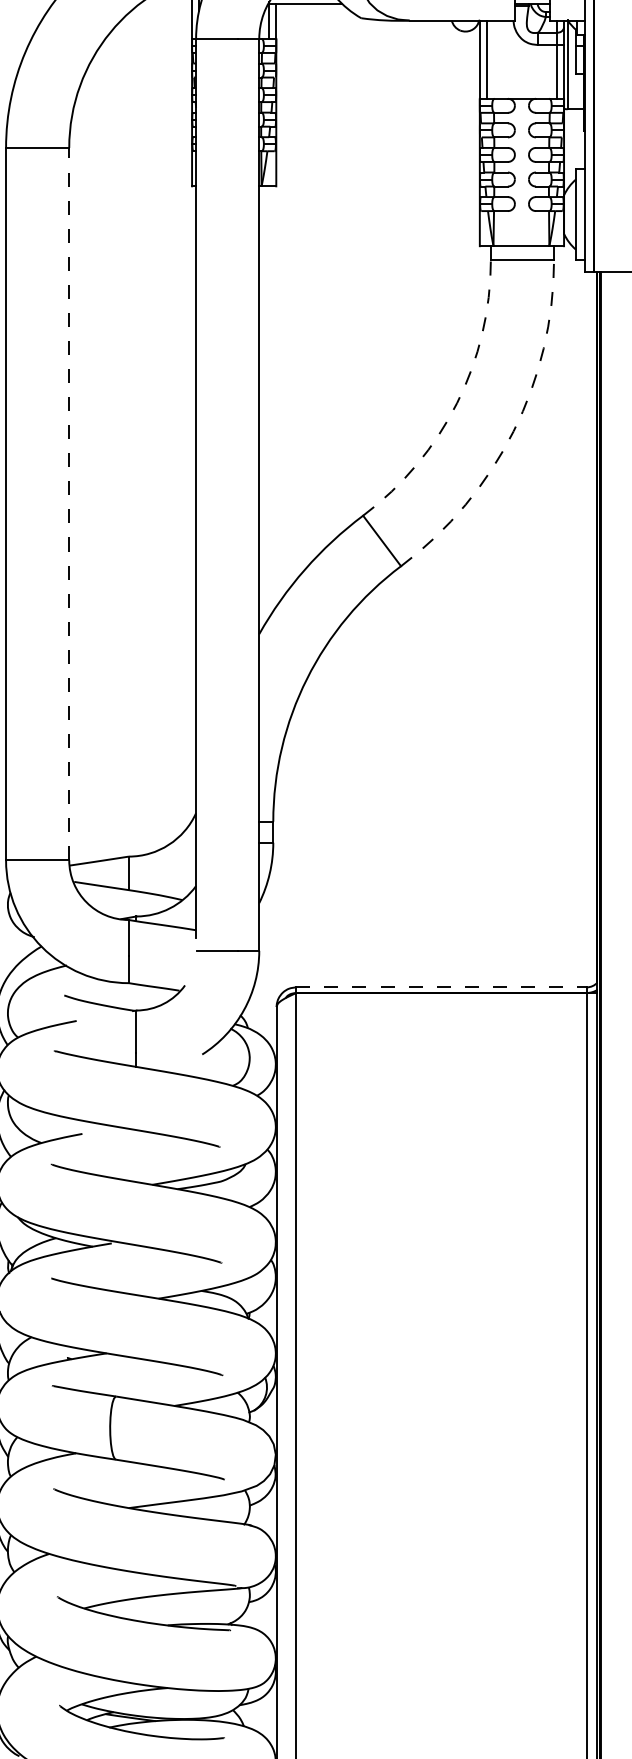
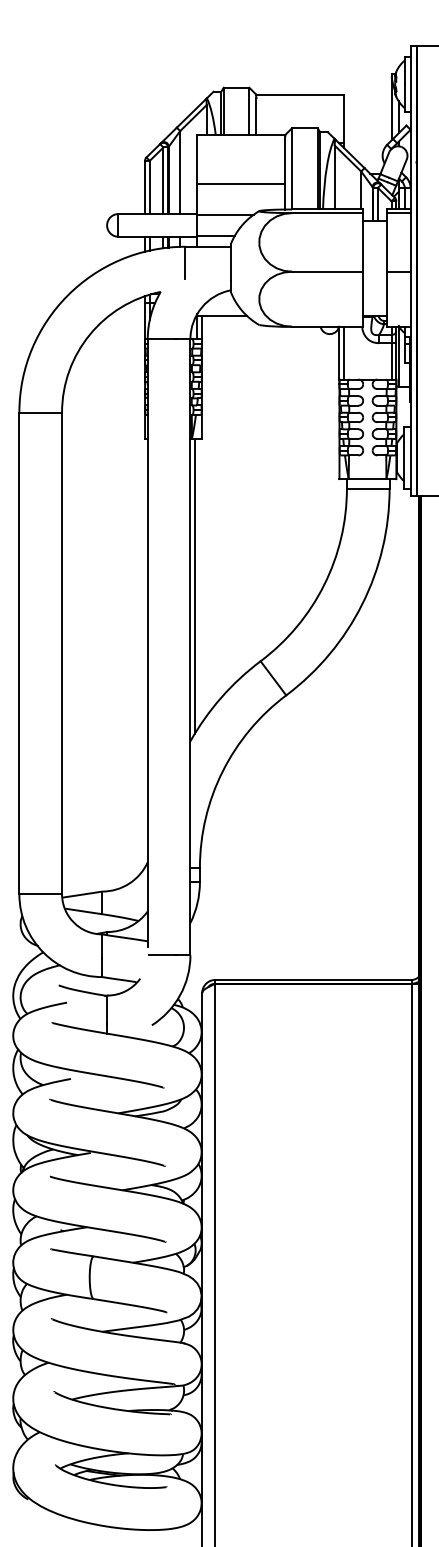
line: (265, 403) -> (194, 585), added
arc: (457, 403) -> (324, 585), dashed -> solid
arc: (513, 431) -> (362, 604), dashed -> solid
line: (69, 504) -> (62, 653), dashed -> solid
line: (442, 986) -> (314, 979), dashed -> solid

